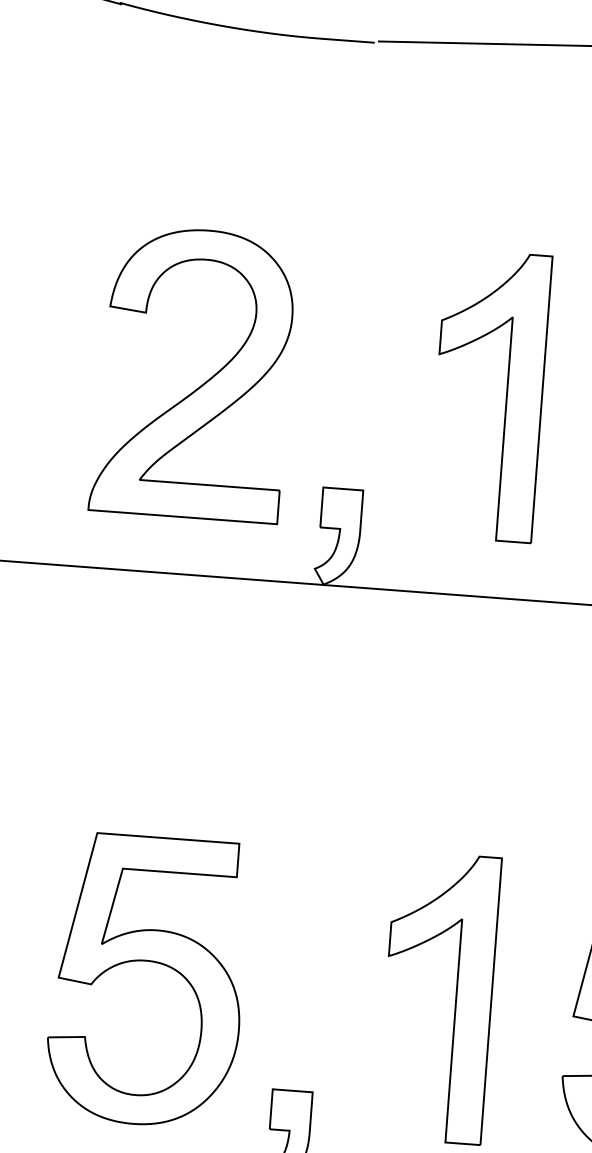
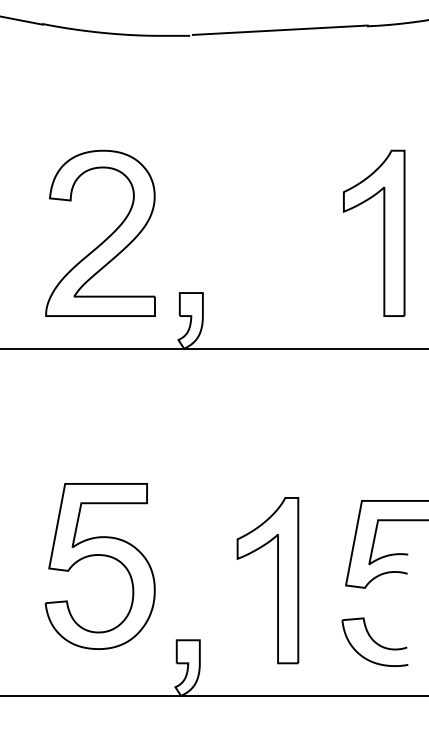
part: (505, 395) -> (280, 232), removed
part: (152, 963) -> (102, 556), moved

